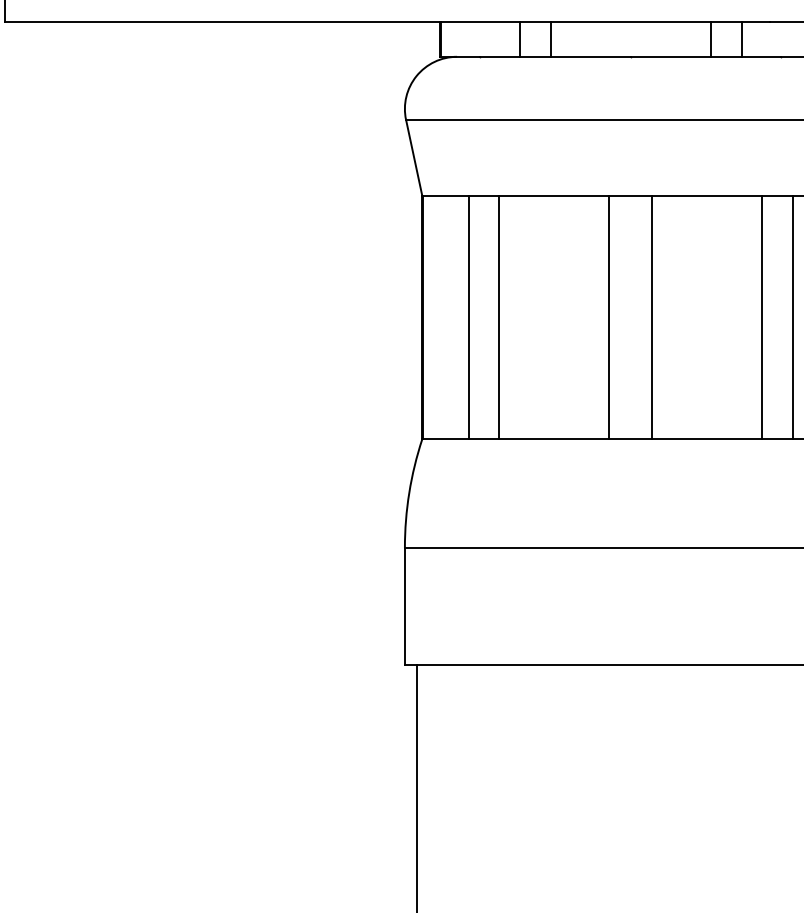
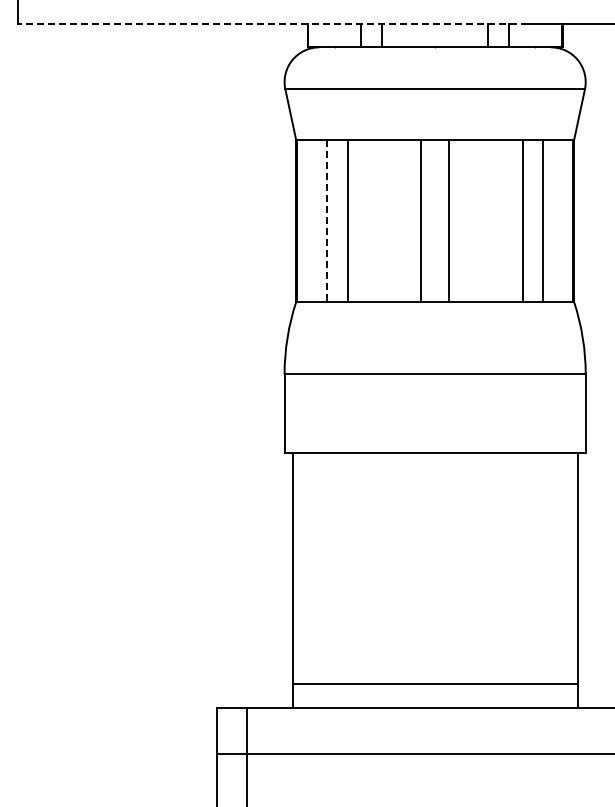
line: (388, 22) -> (273, 24), solid -> dashed
line: (469, 318) -> (327, 221), solid -> dashed

